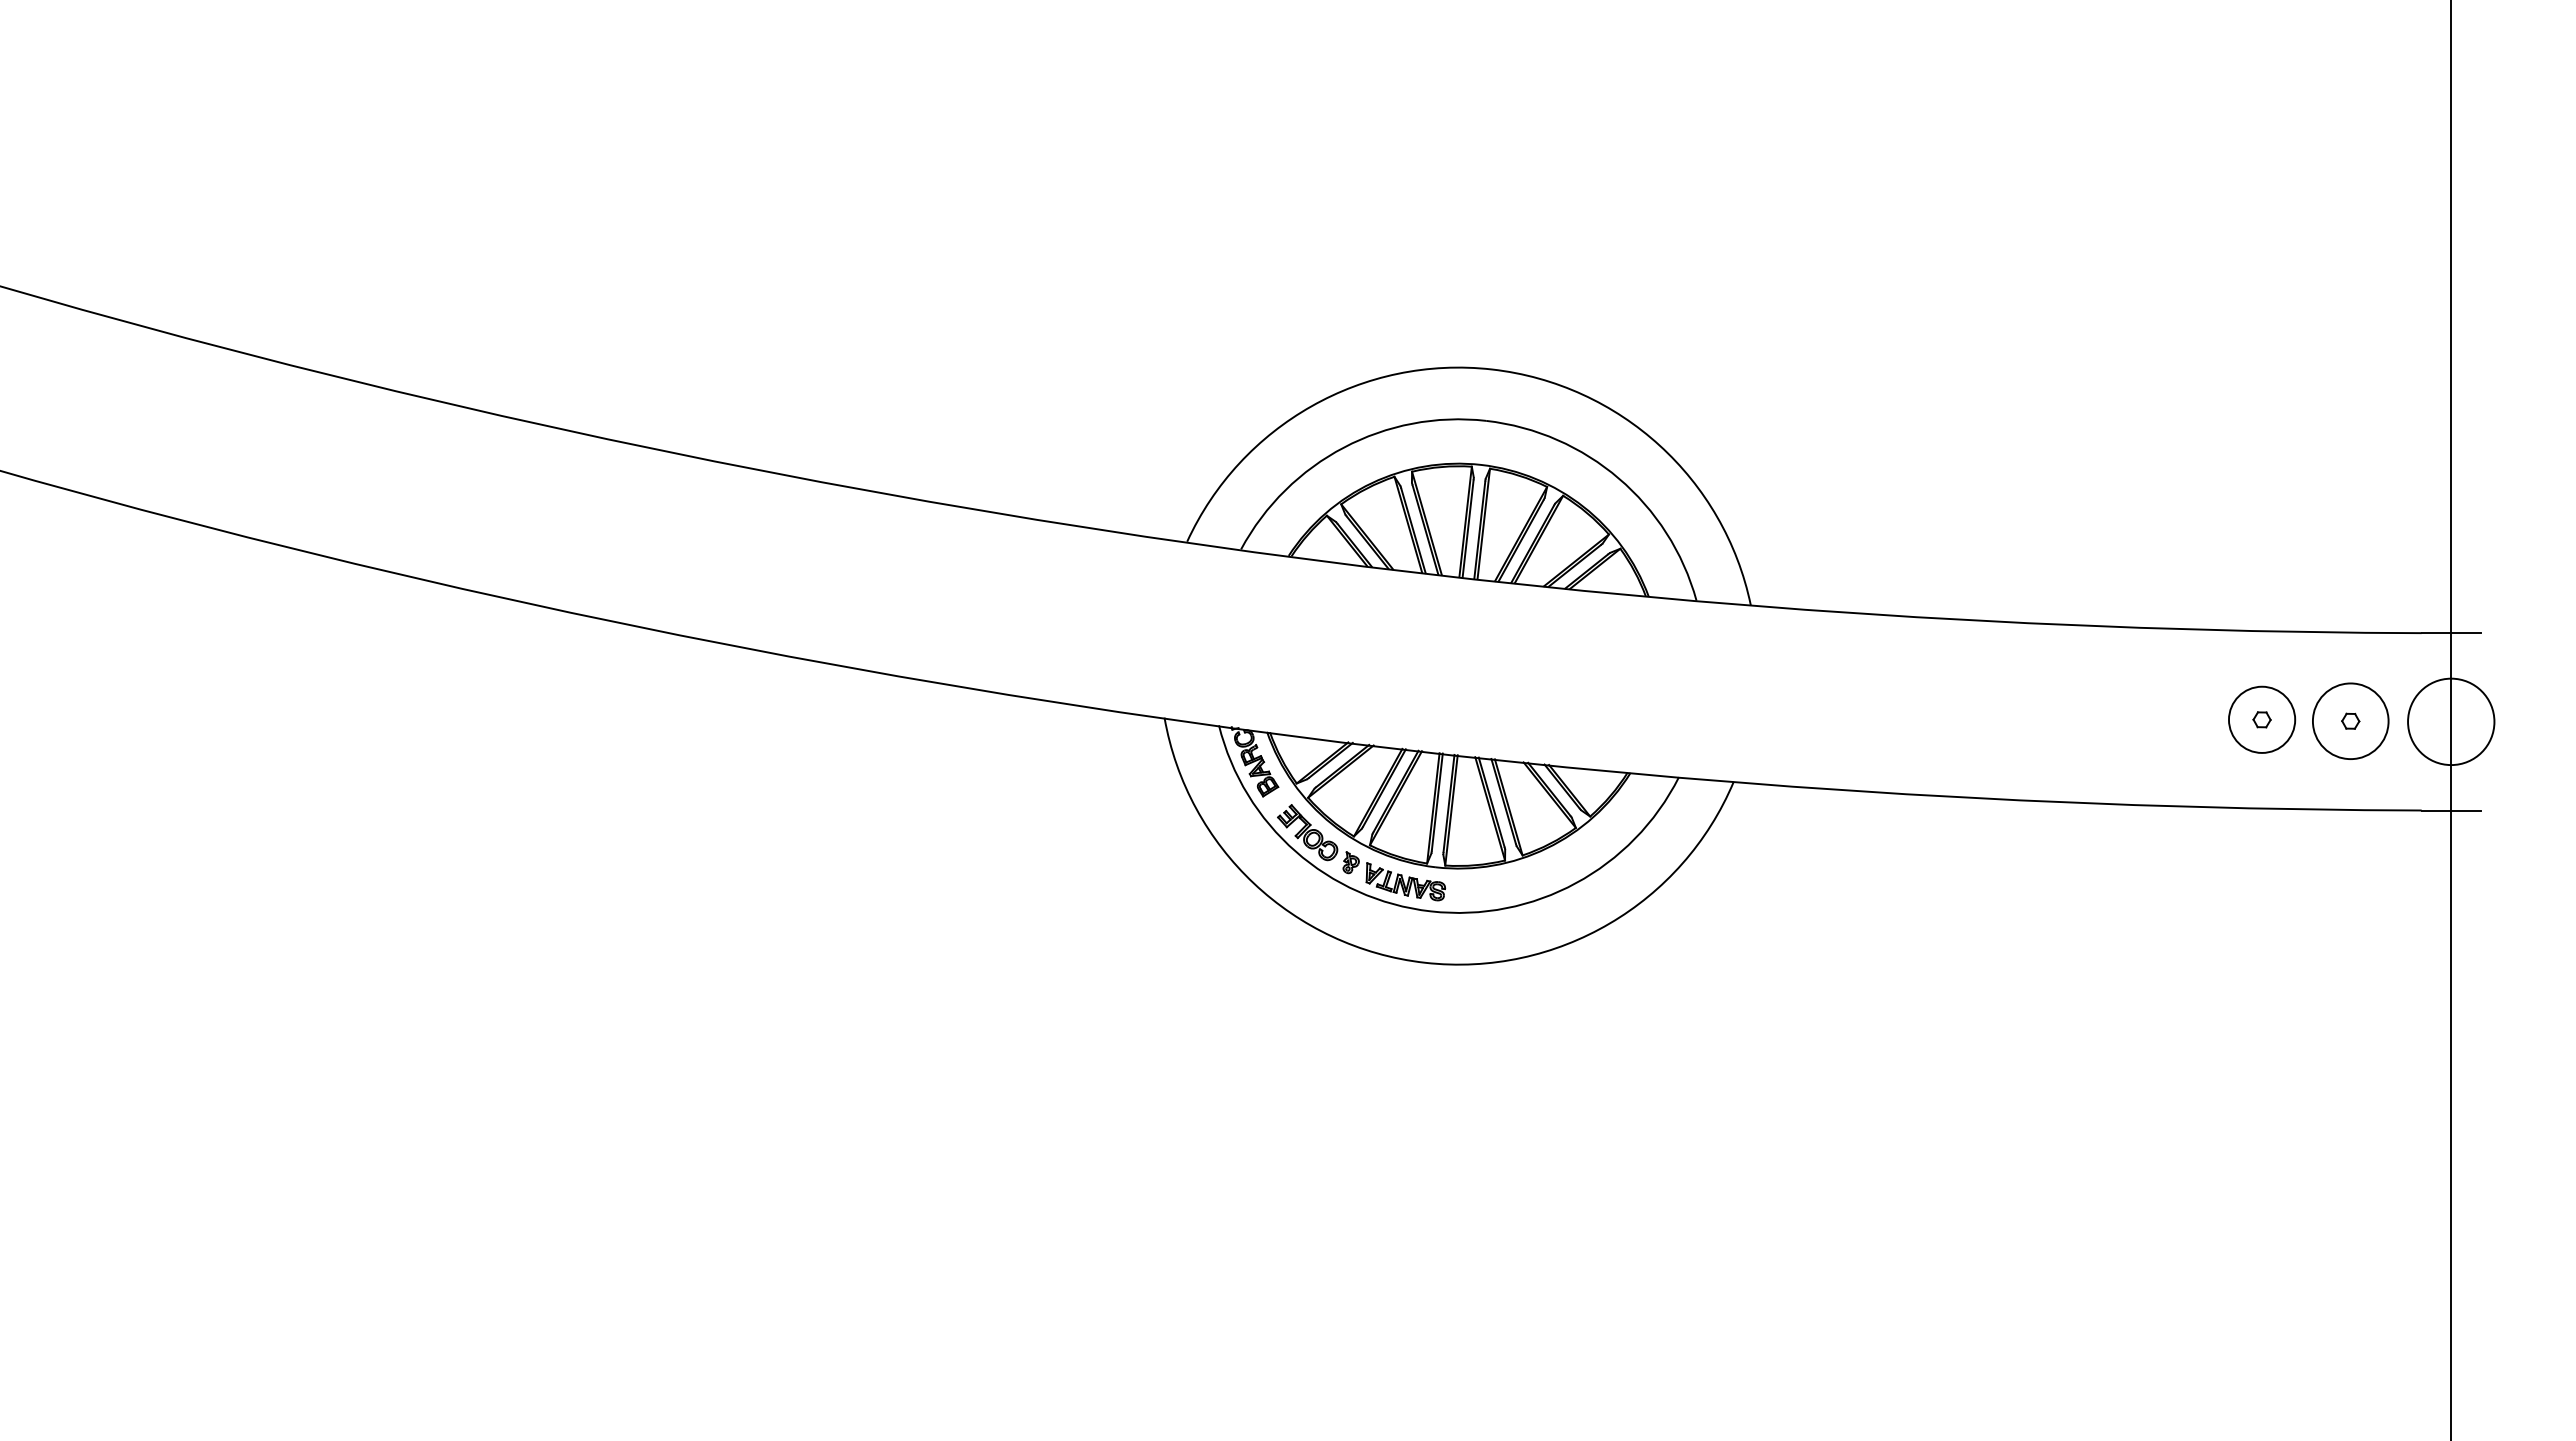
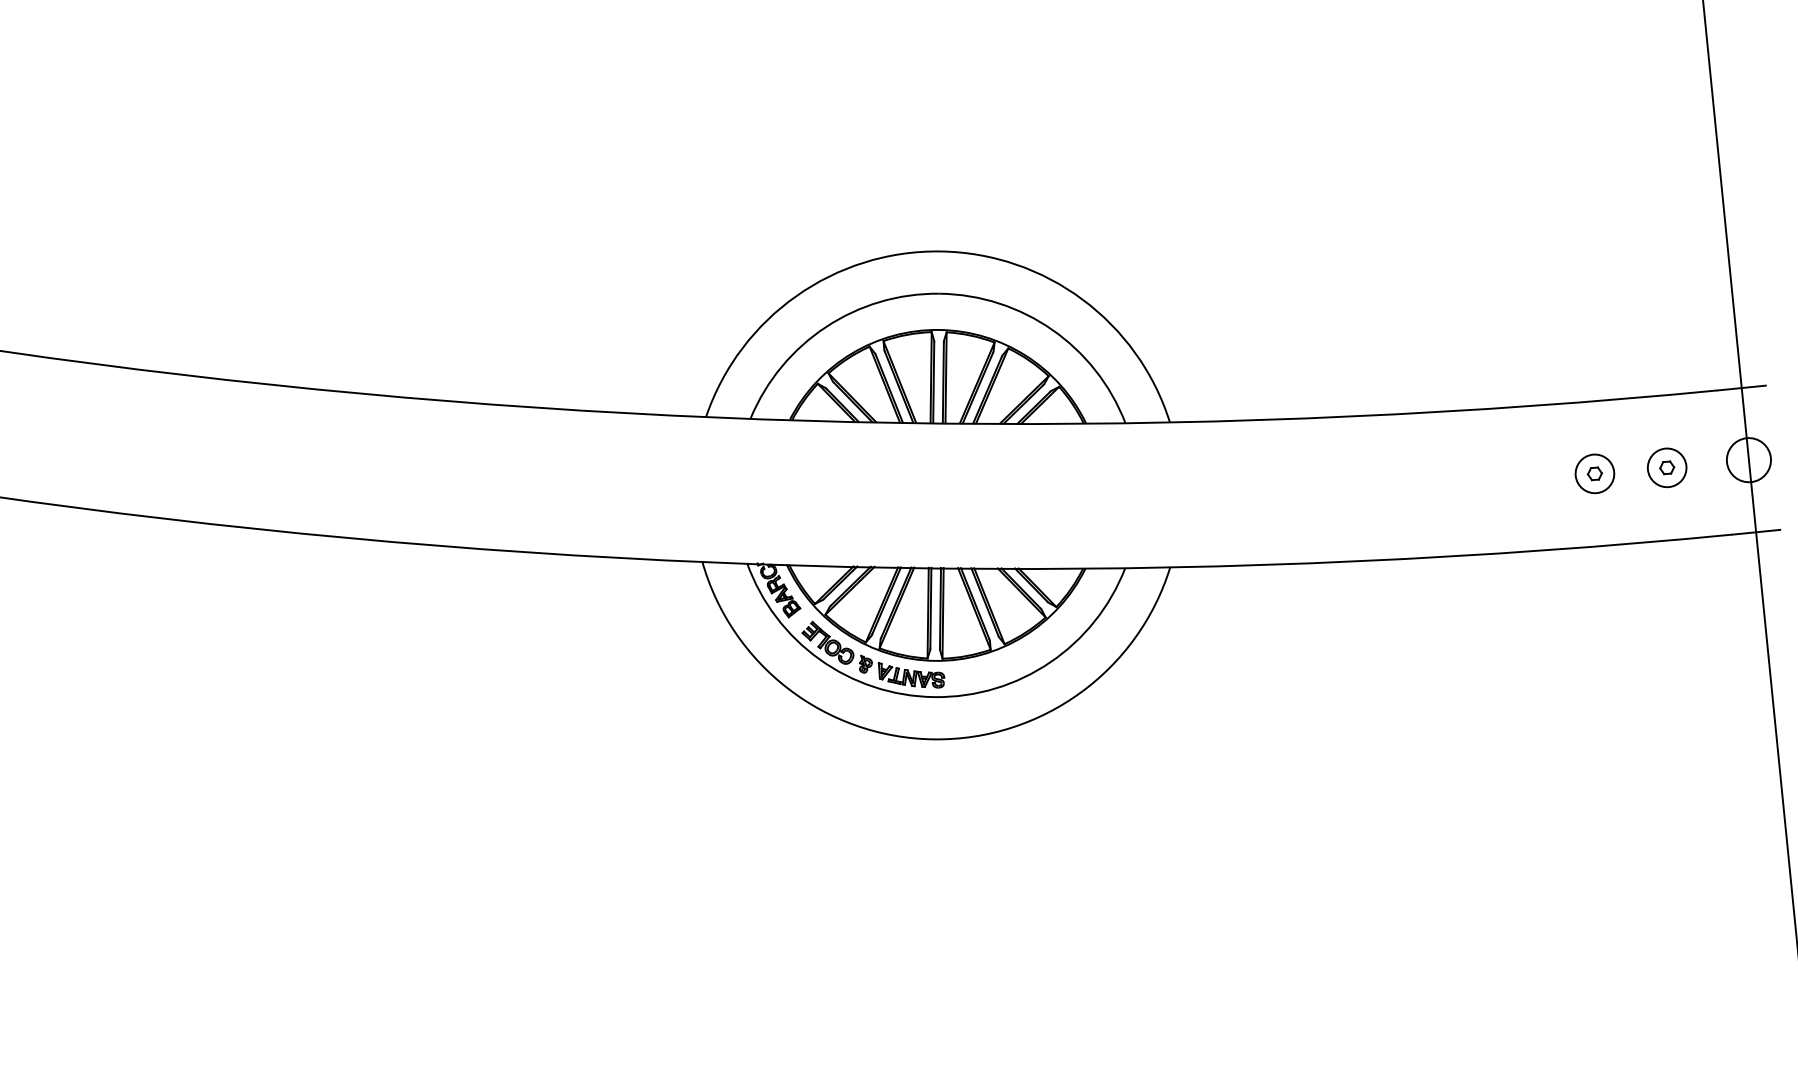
circle: (2261, 719) -> (1594, 473), size x0.71
circle: (2350, 720) -> (1666, 467), size x0.62
circle: (2451, 721) -> (1749, 459), size x0.62

